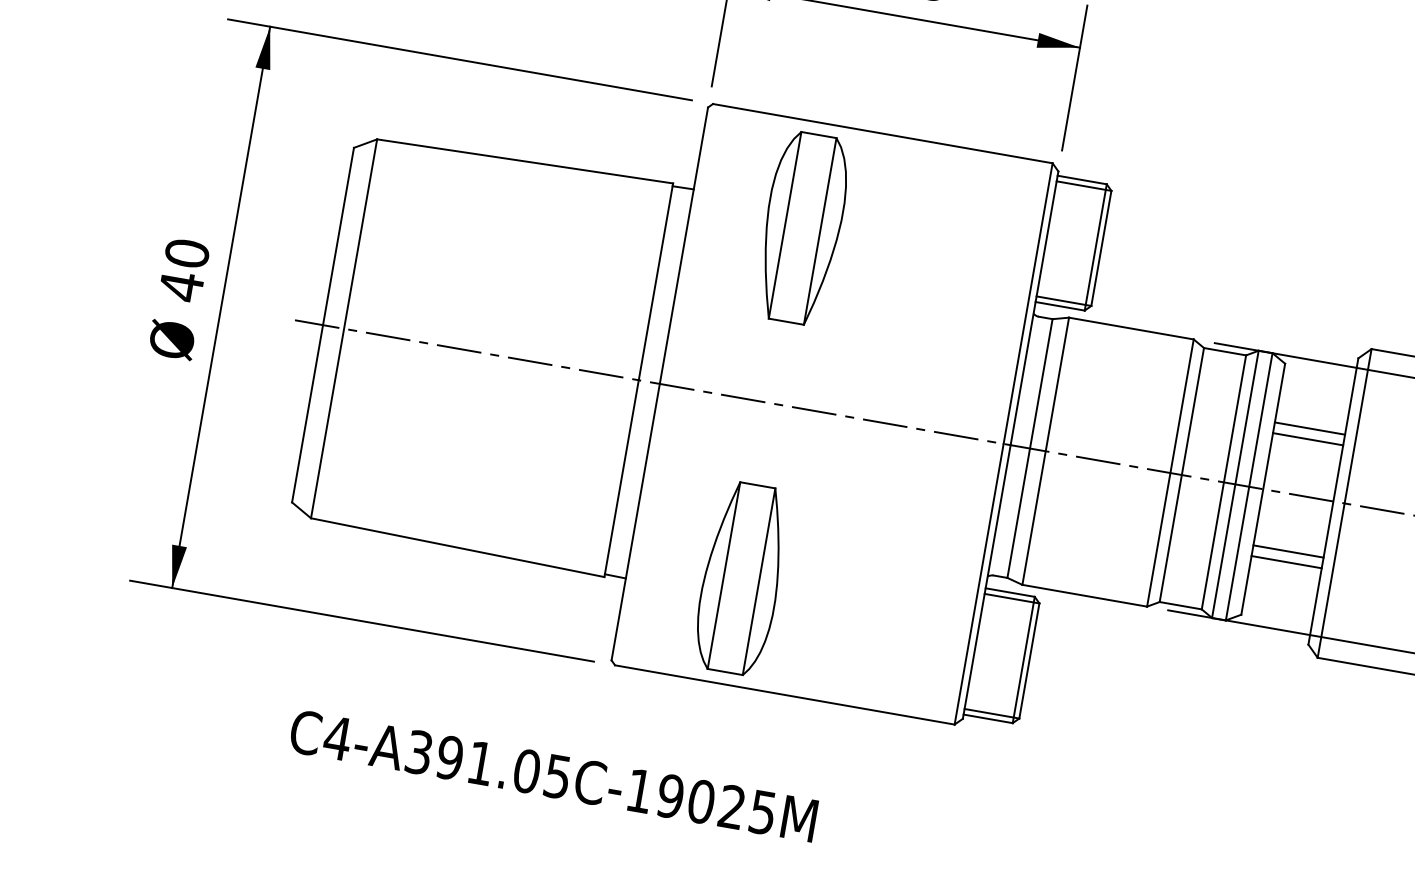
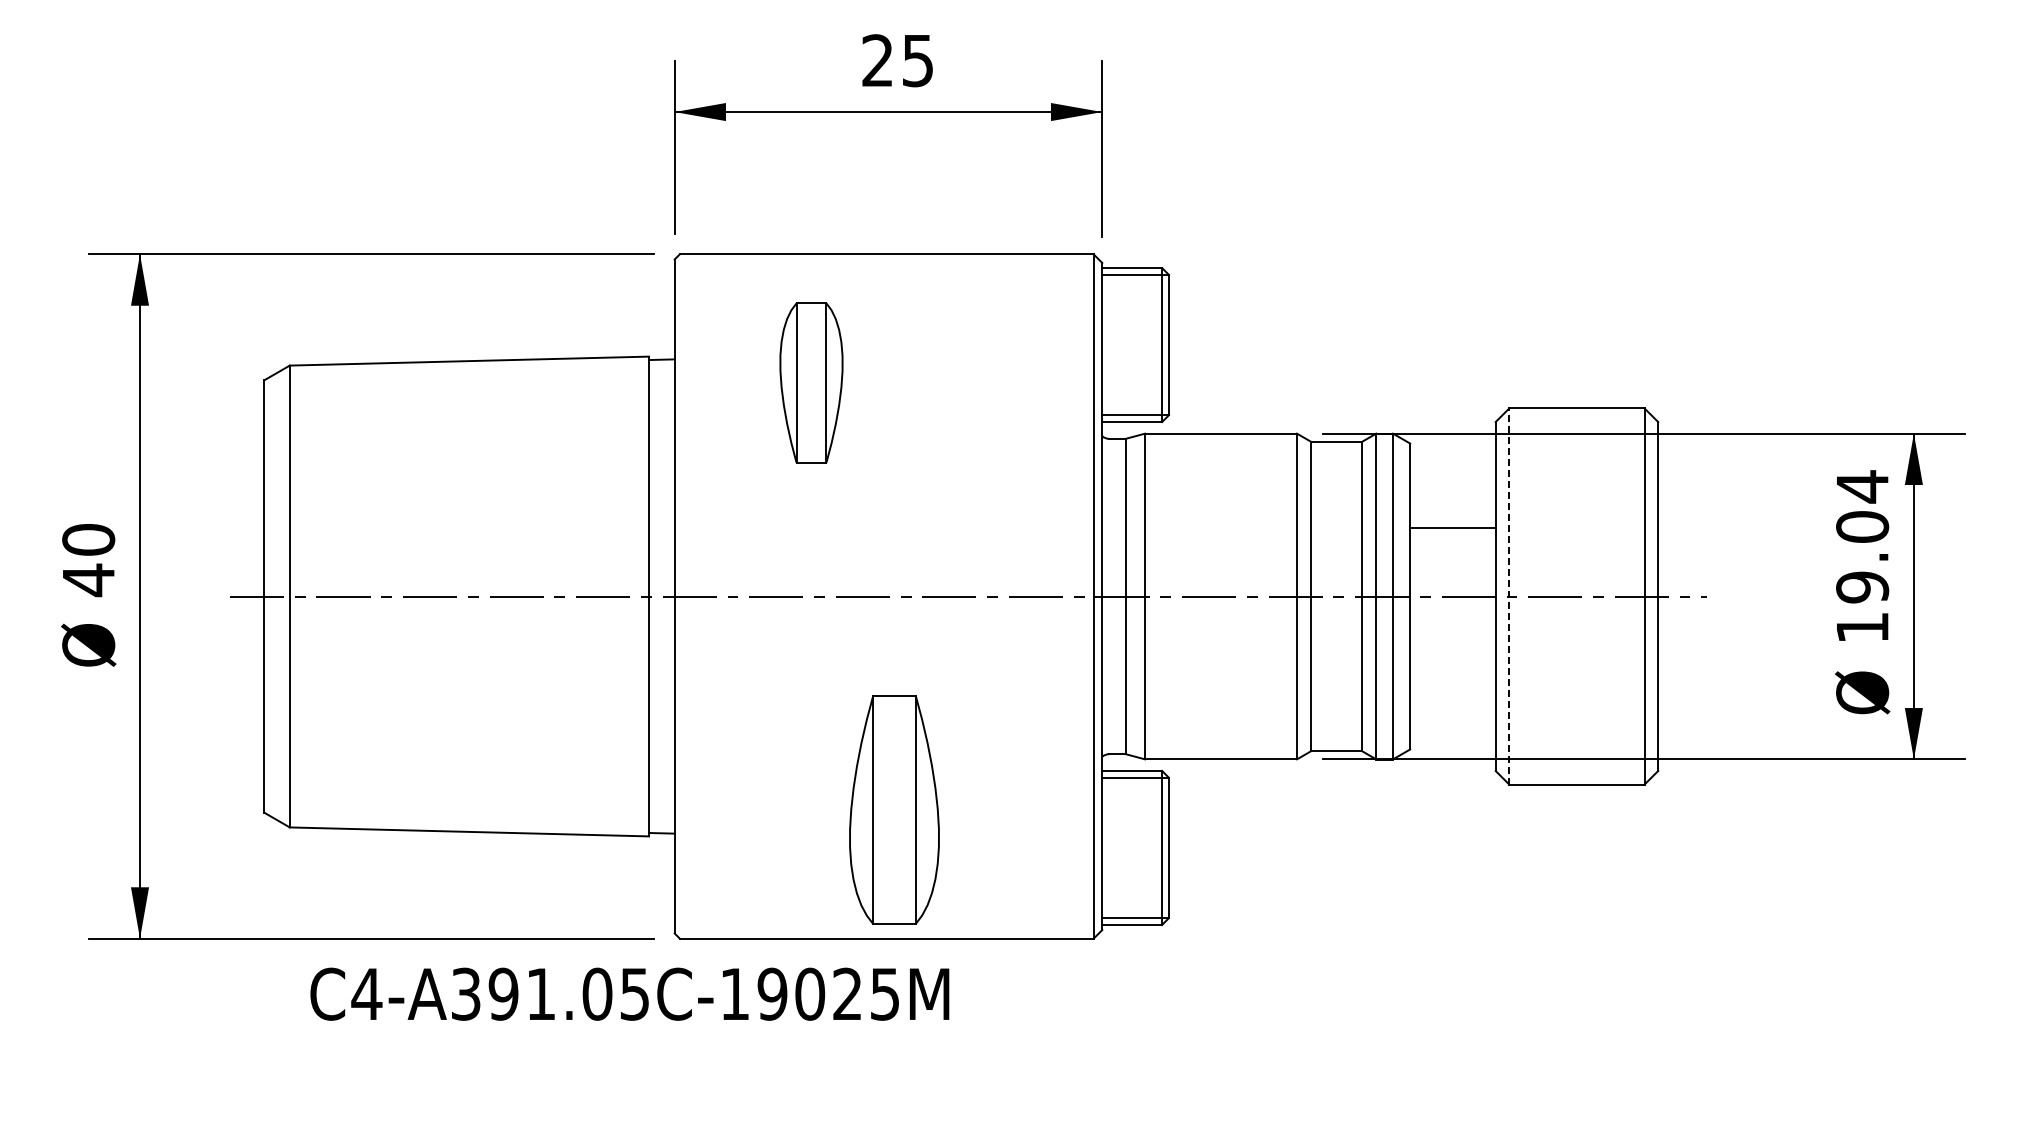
part: (802, 227) -> (811, 382), size x0.7
line: (1309, 428) -> (1452, 515), removed
line: (1344, 503) -> (1509, 596), solid -> dashed
line: (1288, 551) -> (1452, 664), removed
line: (1286, 561) -> (1452, 677), removed
part: (741, 578) -> (894, 809), moved
text: (553, 775) -> (629, 993), moved

